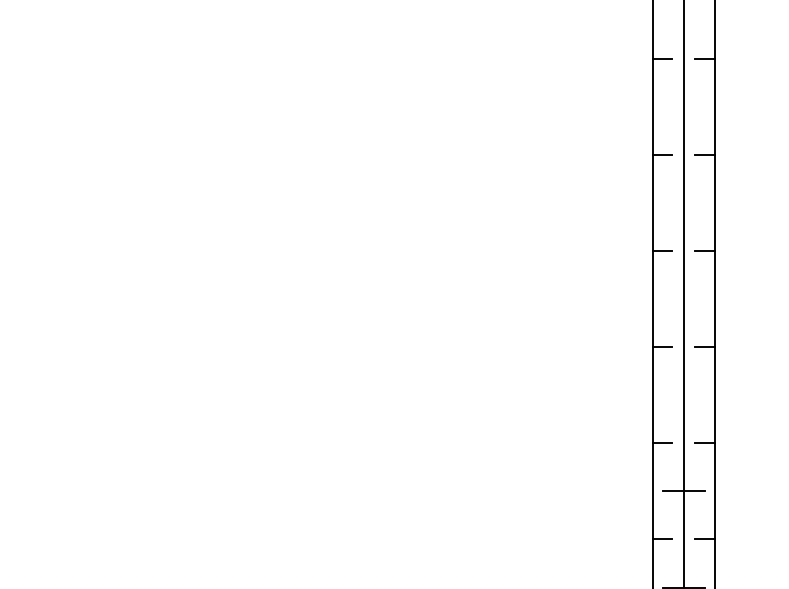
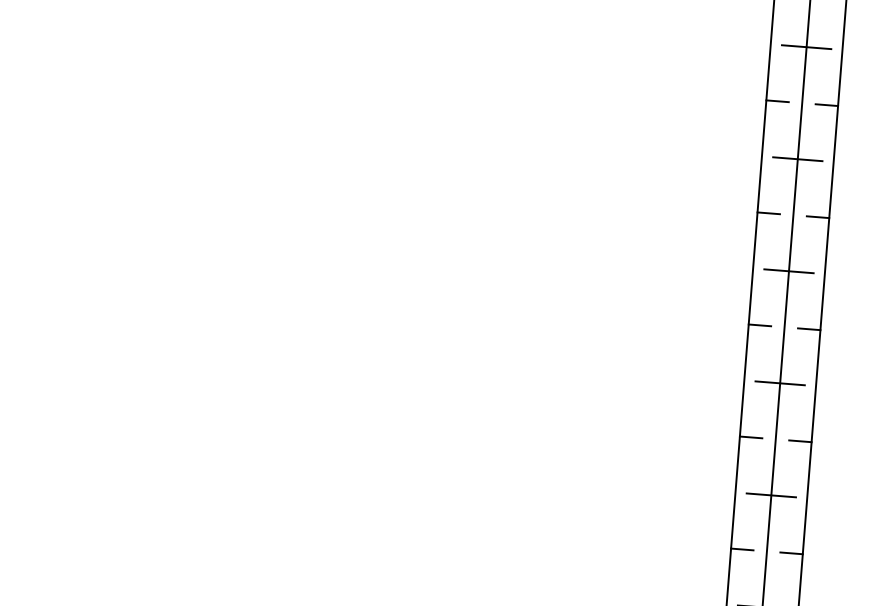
line: (683, 10) -> (806, 47), added
line: (683, 106) -> (797, 159), added
line: (683, 202) -> (788, 270), added
line: (683, 298) -> (779, 382), added
line: (683, 395) -> (770, 495), added

